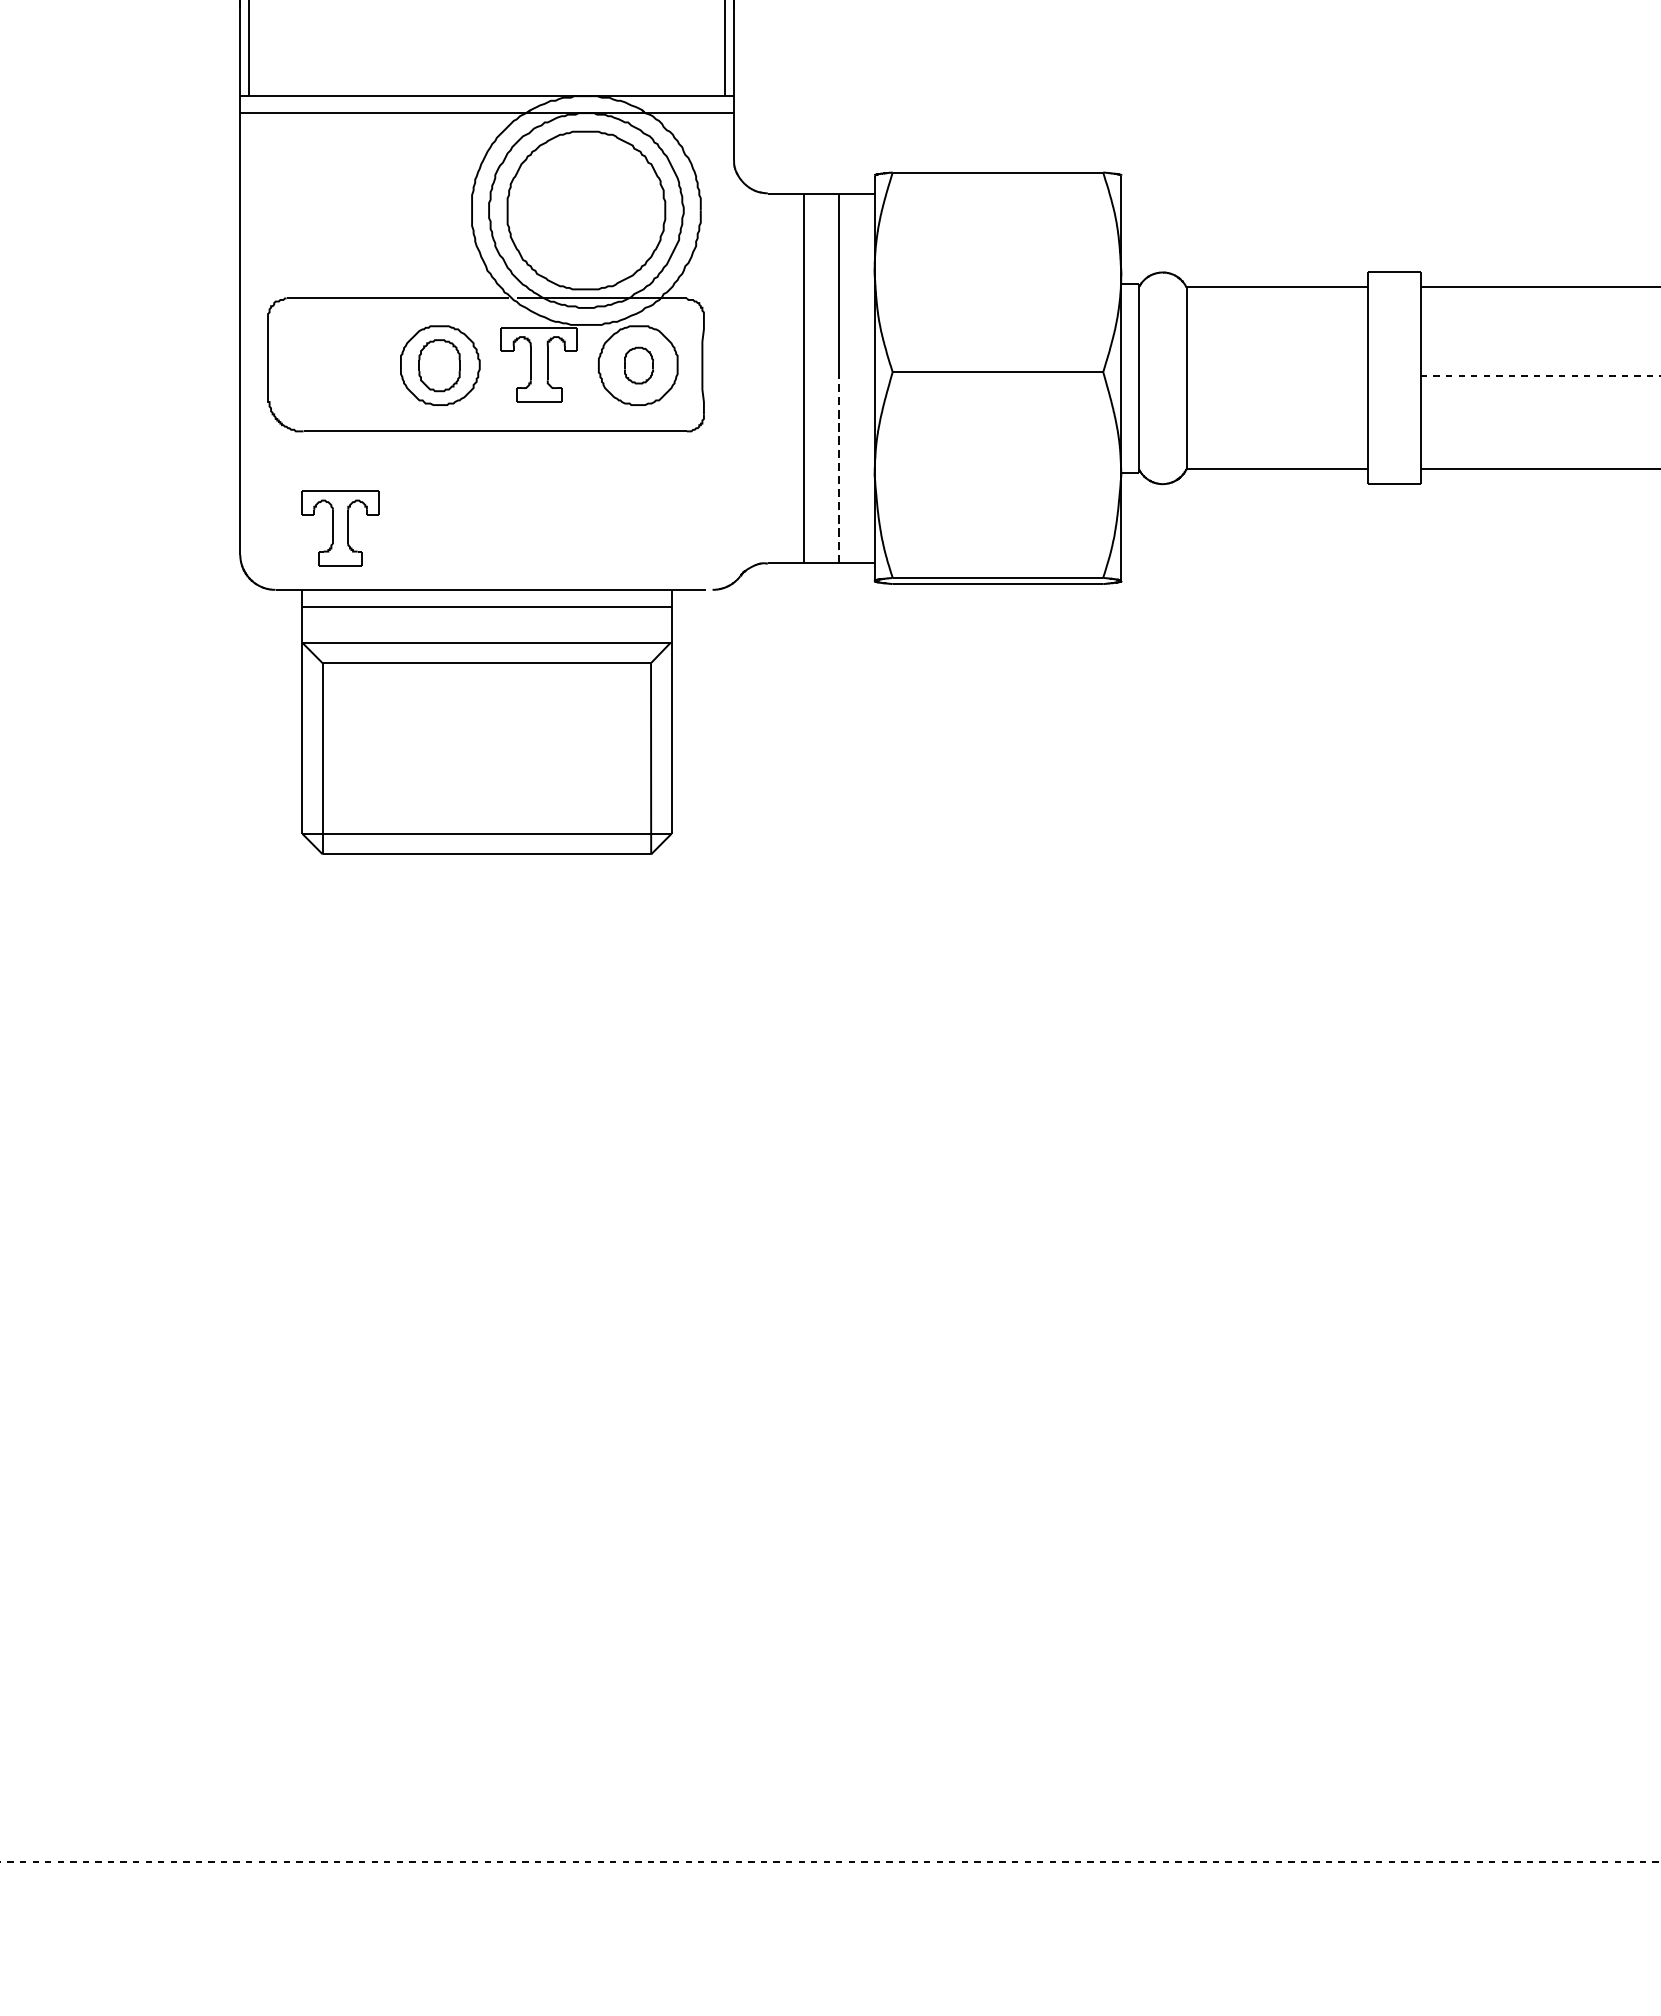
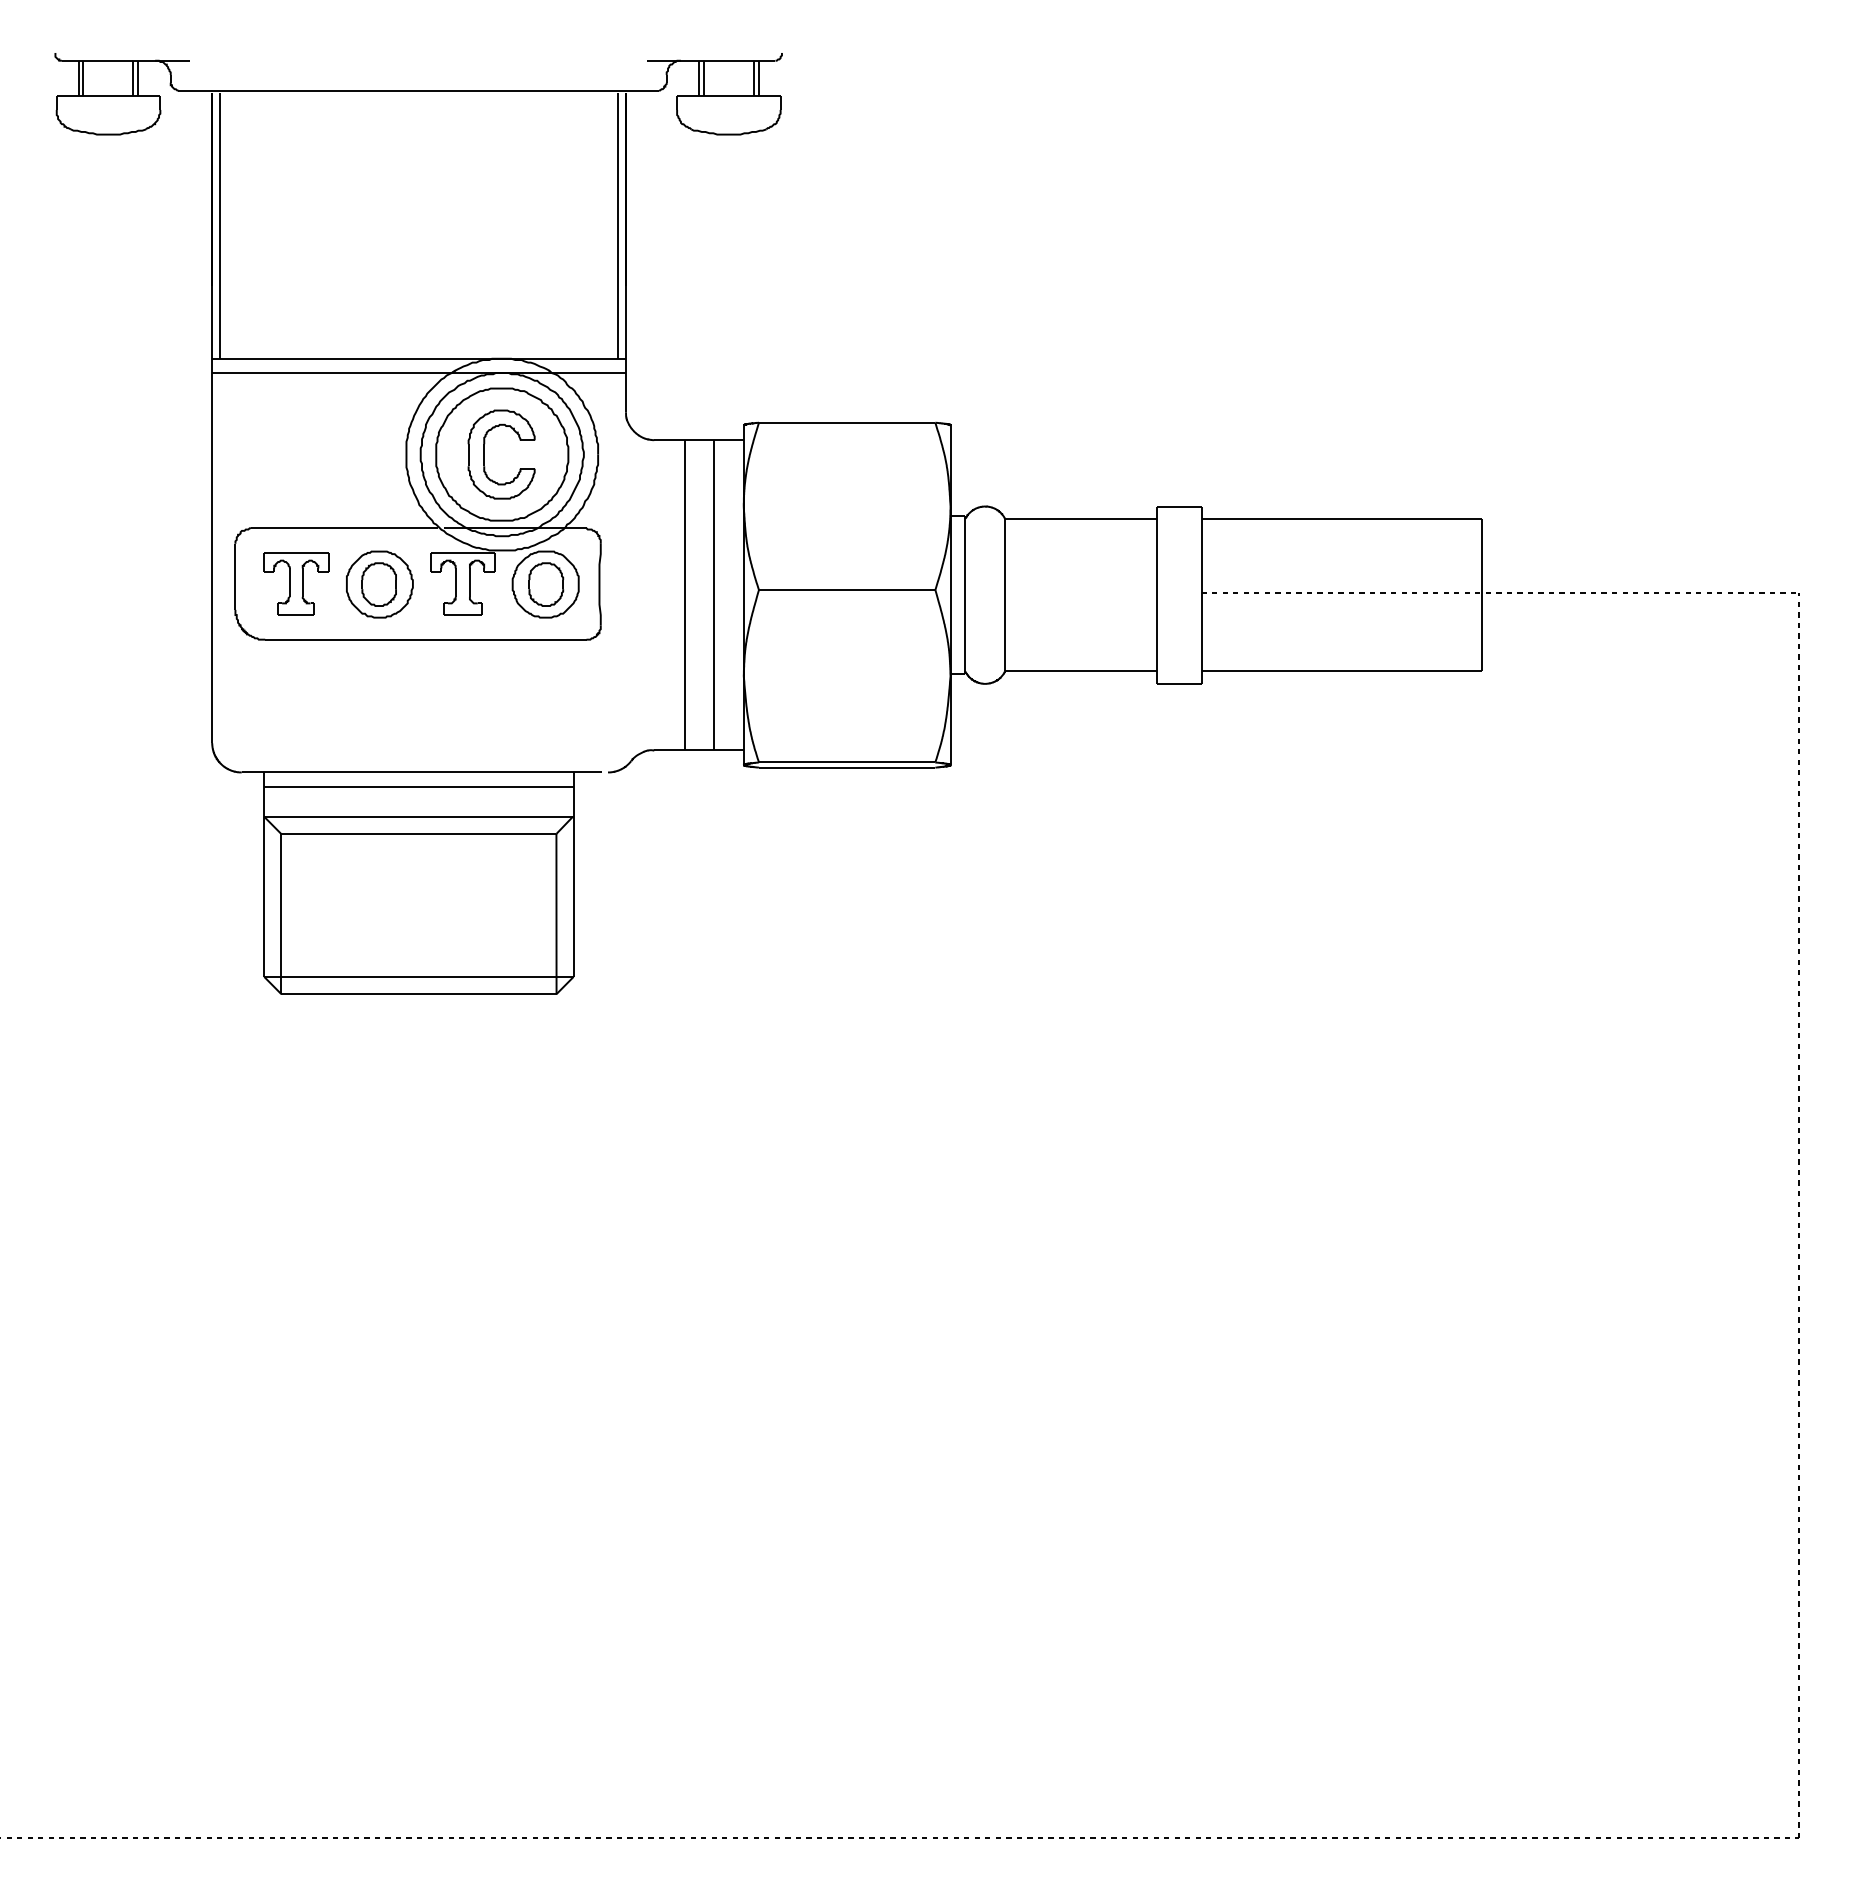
part: (565, 210) -> (484, 454), added
part: (639, 365) -> (546, 584), size x1.43
line: (839, 470) -> (714, 672), dashed -> solid
part: (340, 527) -> (296, 583), moved

